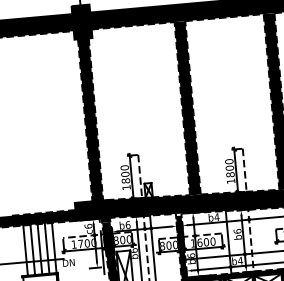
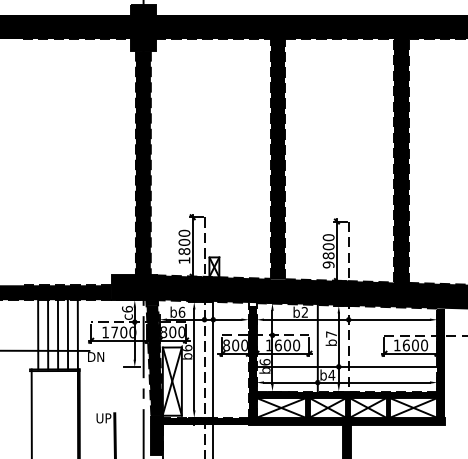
text: (230, 181) -> (328, 264), 1800 -> 9800
text: (216, 216) -> (304, 311), b4 -> b2
text: (237, 231) -> (331, 334), b6 -> b7

